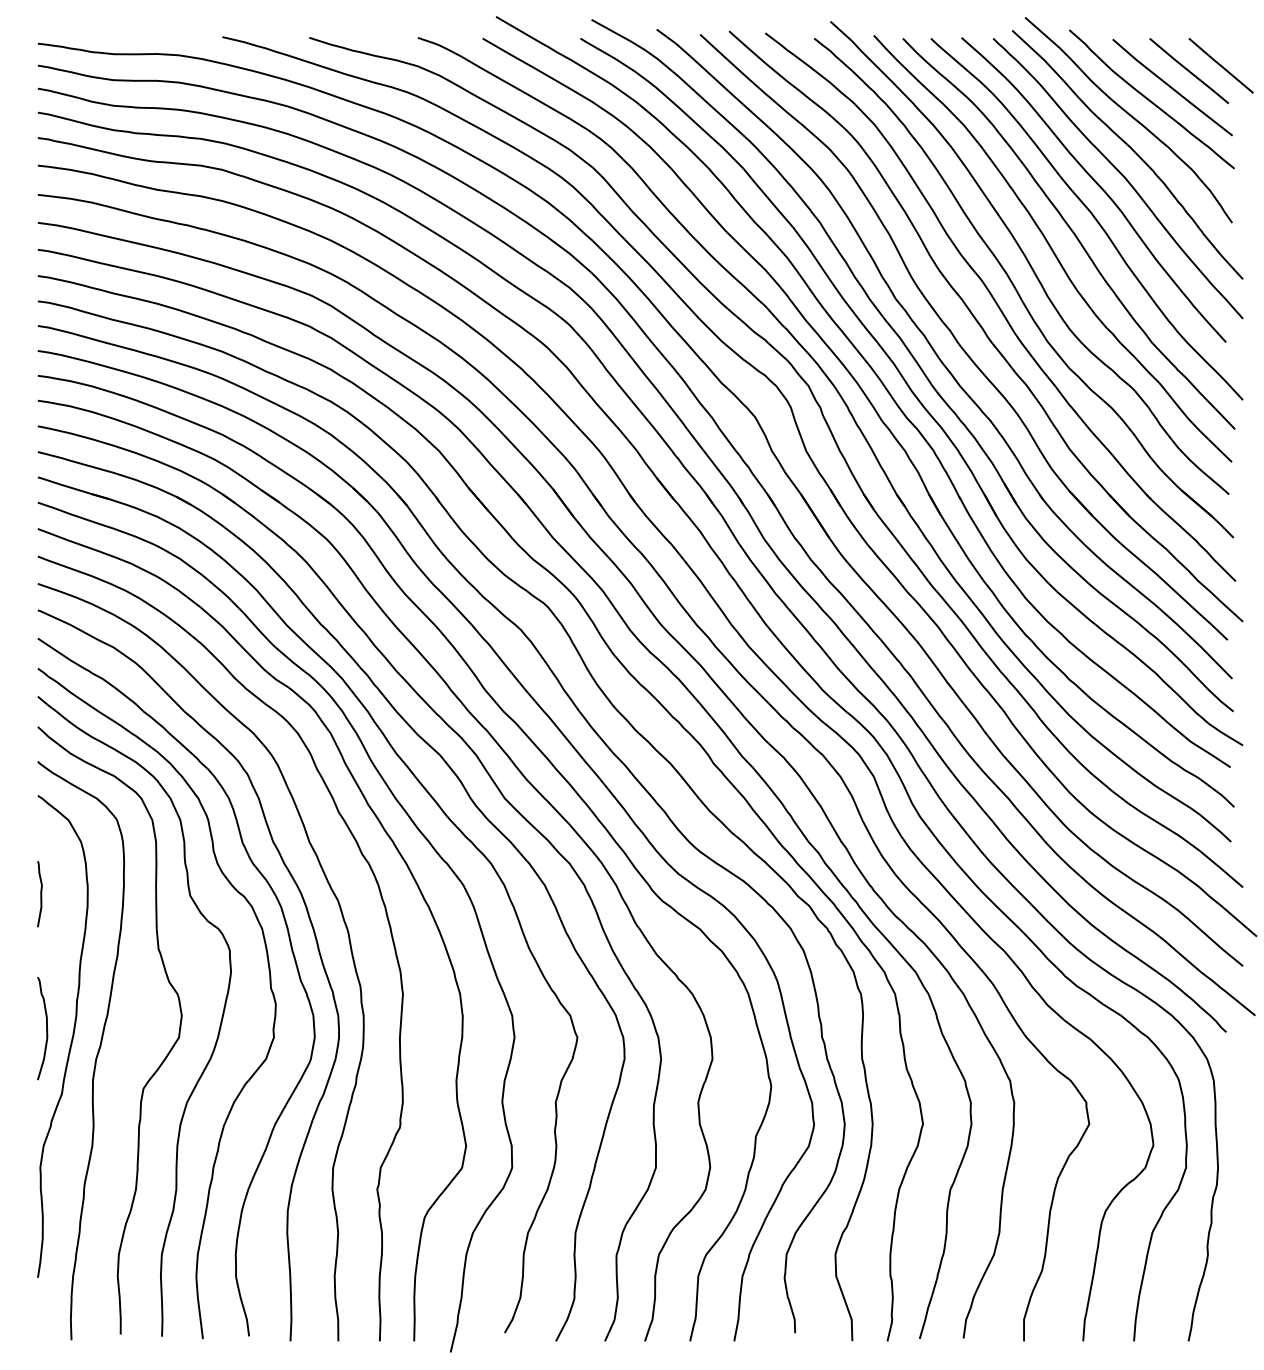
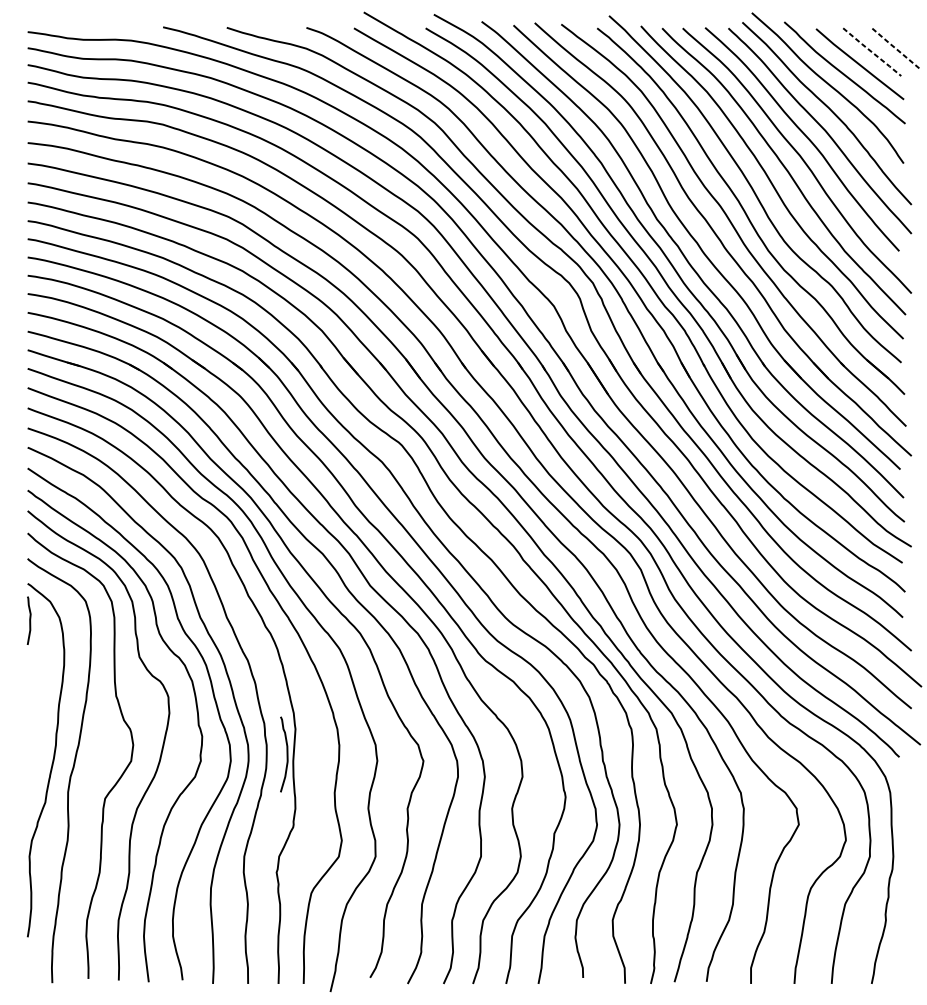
line: (1220, 65) -> (895, 48), solid -> dashed
line: (1189, 71) -> (872, 52), solid -> dashed
curve: (40, 894) -> (29, 620), moved
curve: (46, 1028) -> (287, 754), moved

